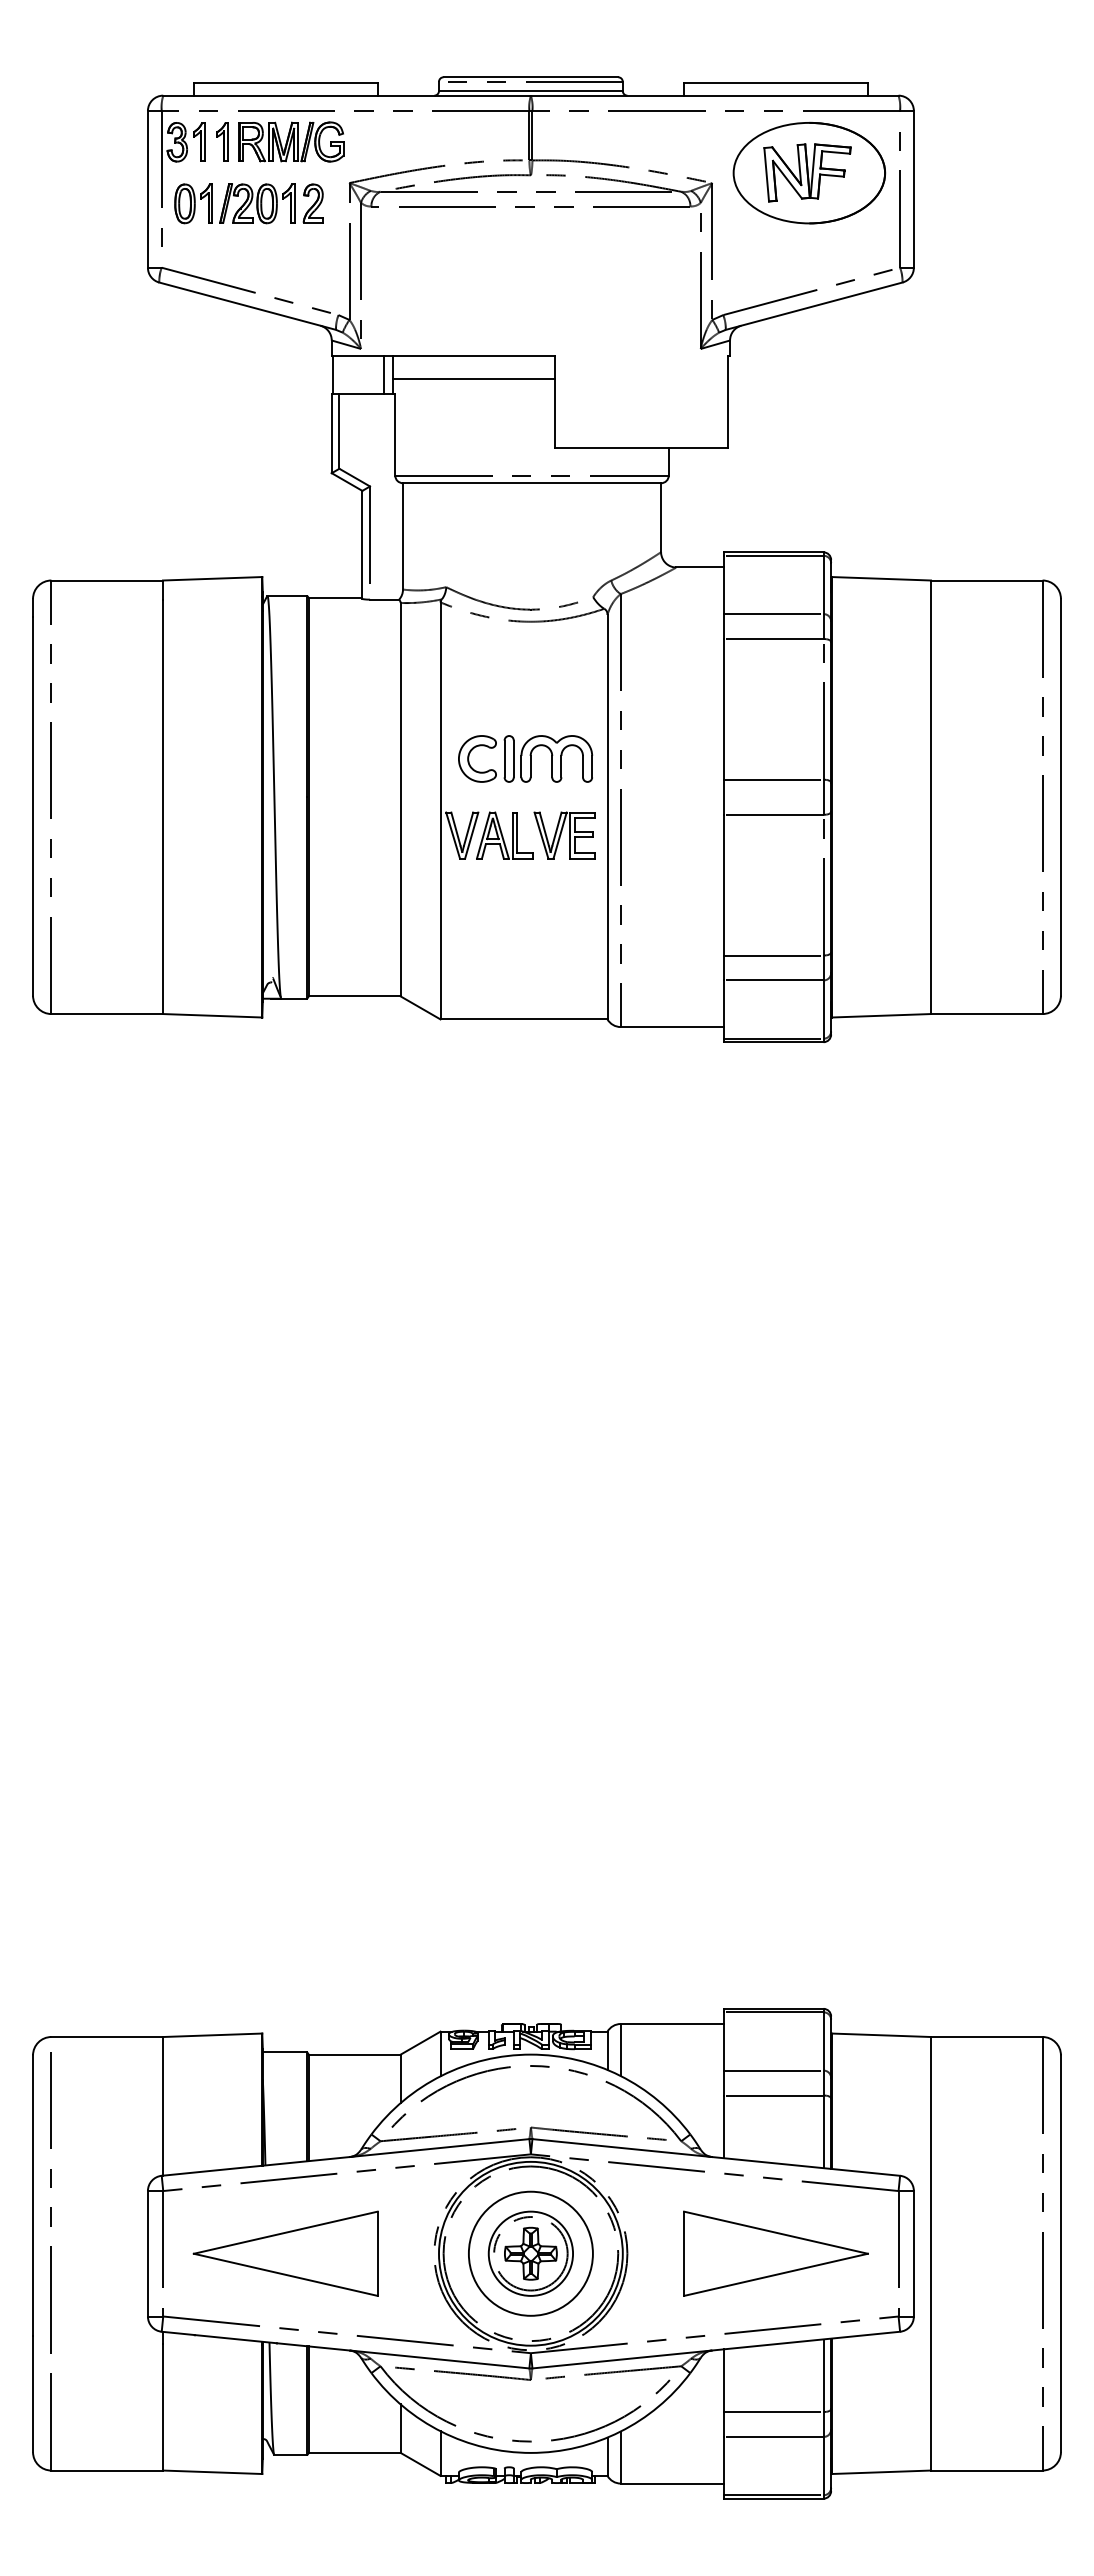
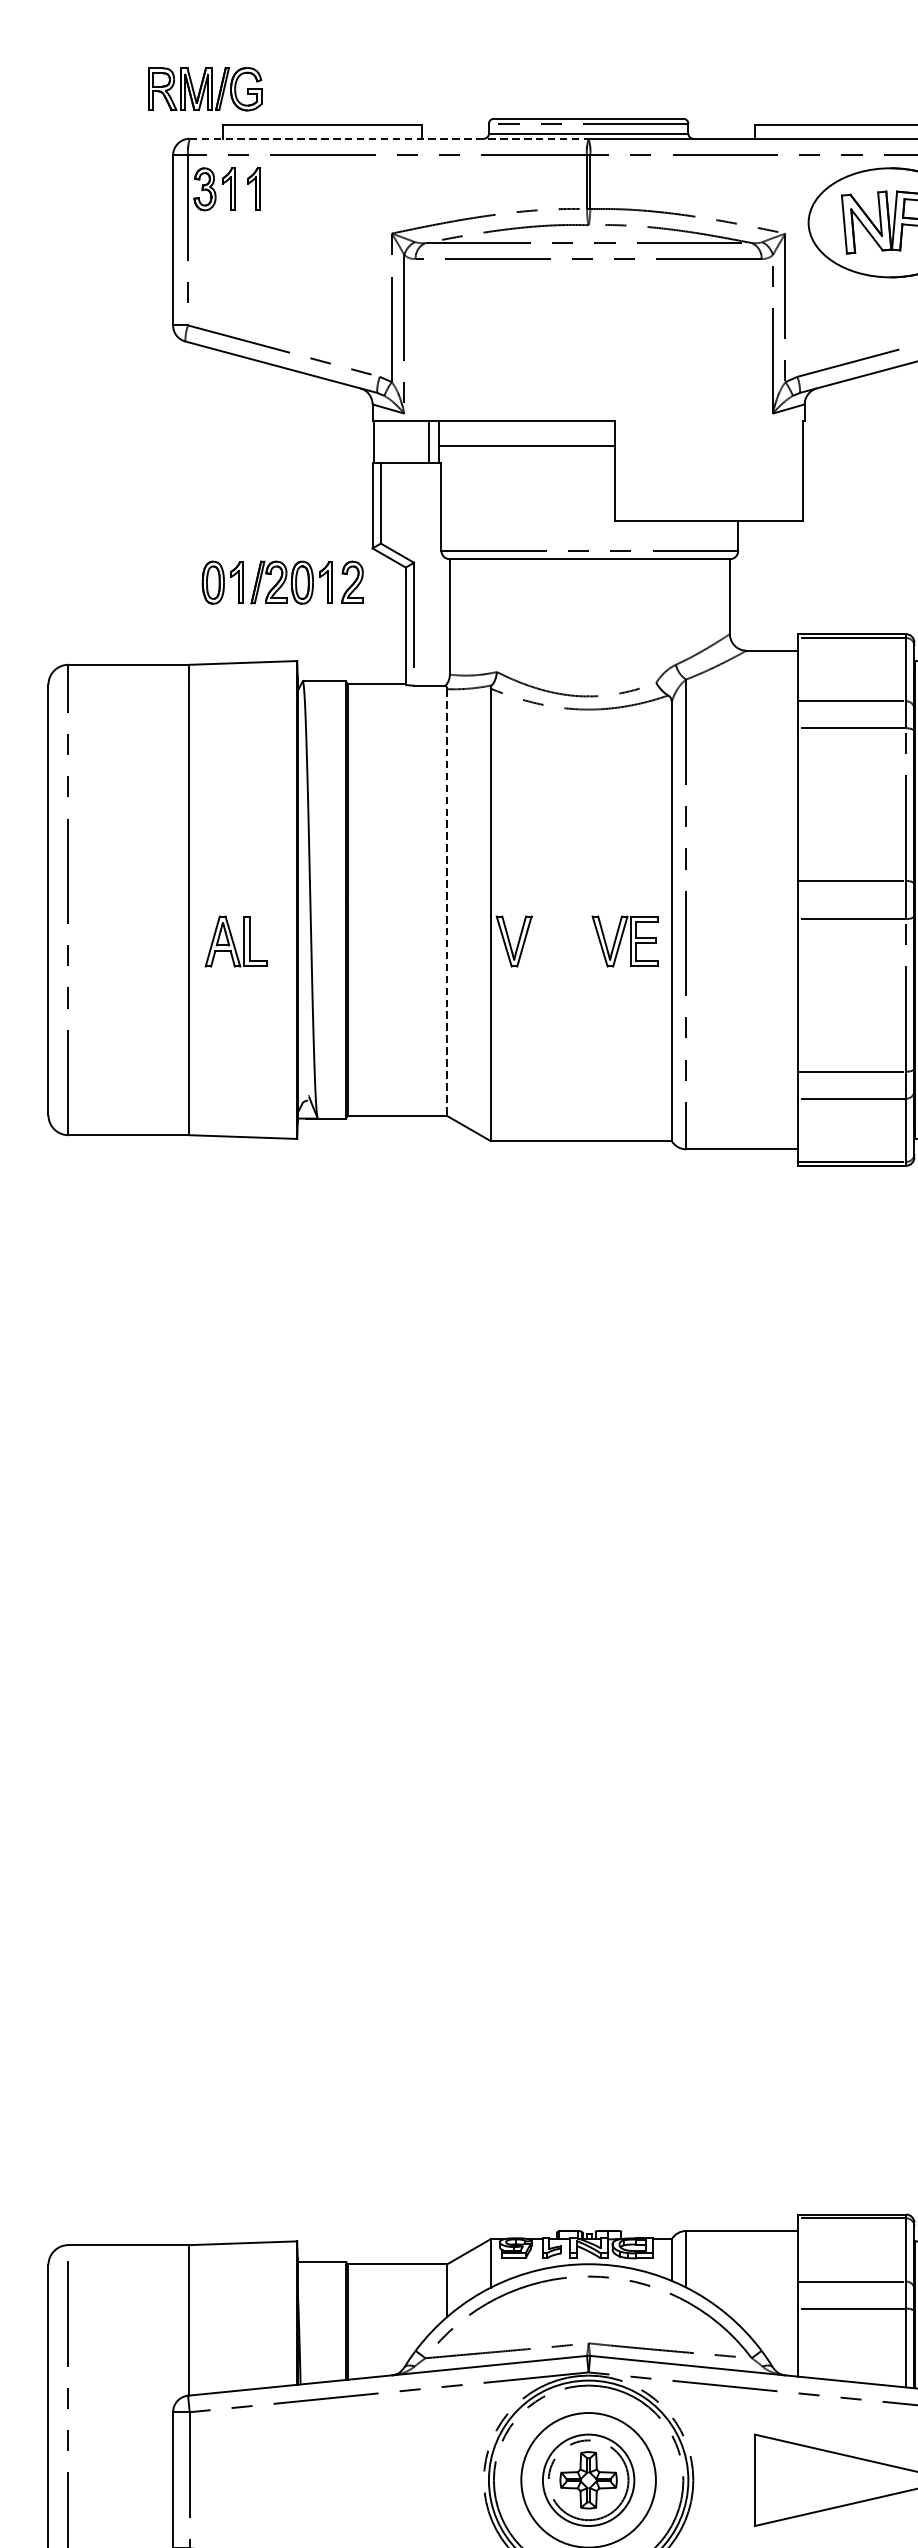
line: (347, 95) -> (389, 138), solid -> dashed
part: (291, 141) -> (205, 88), moved
part: (248, 203) -> (282, 582), moved
part: (525, 758) -> (582, 857), removed
line: (400, 799) -> (447, 902), solid -> dashed
part: (504, 835) -> (235, 941), moved
part: (285, 2253) -> (322, 2480), removed

